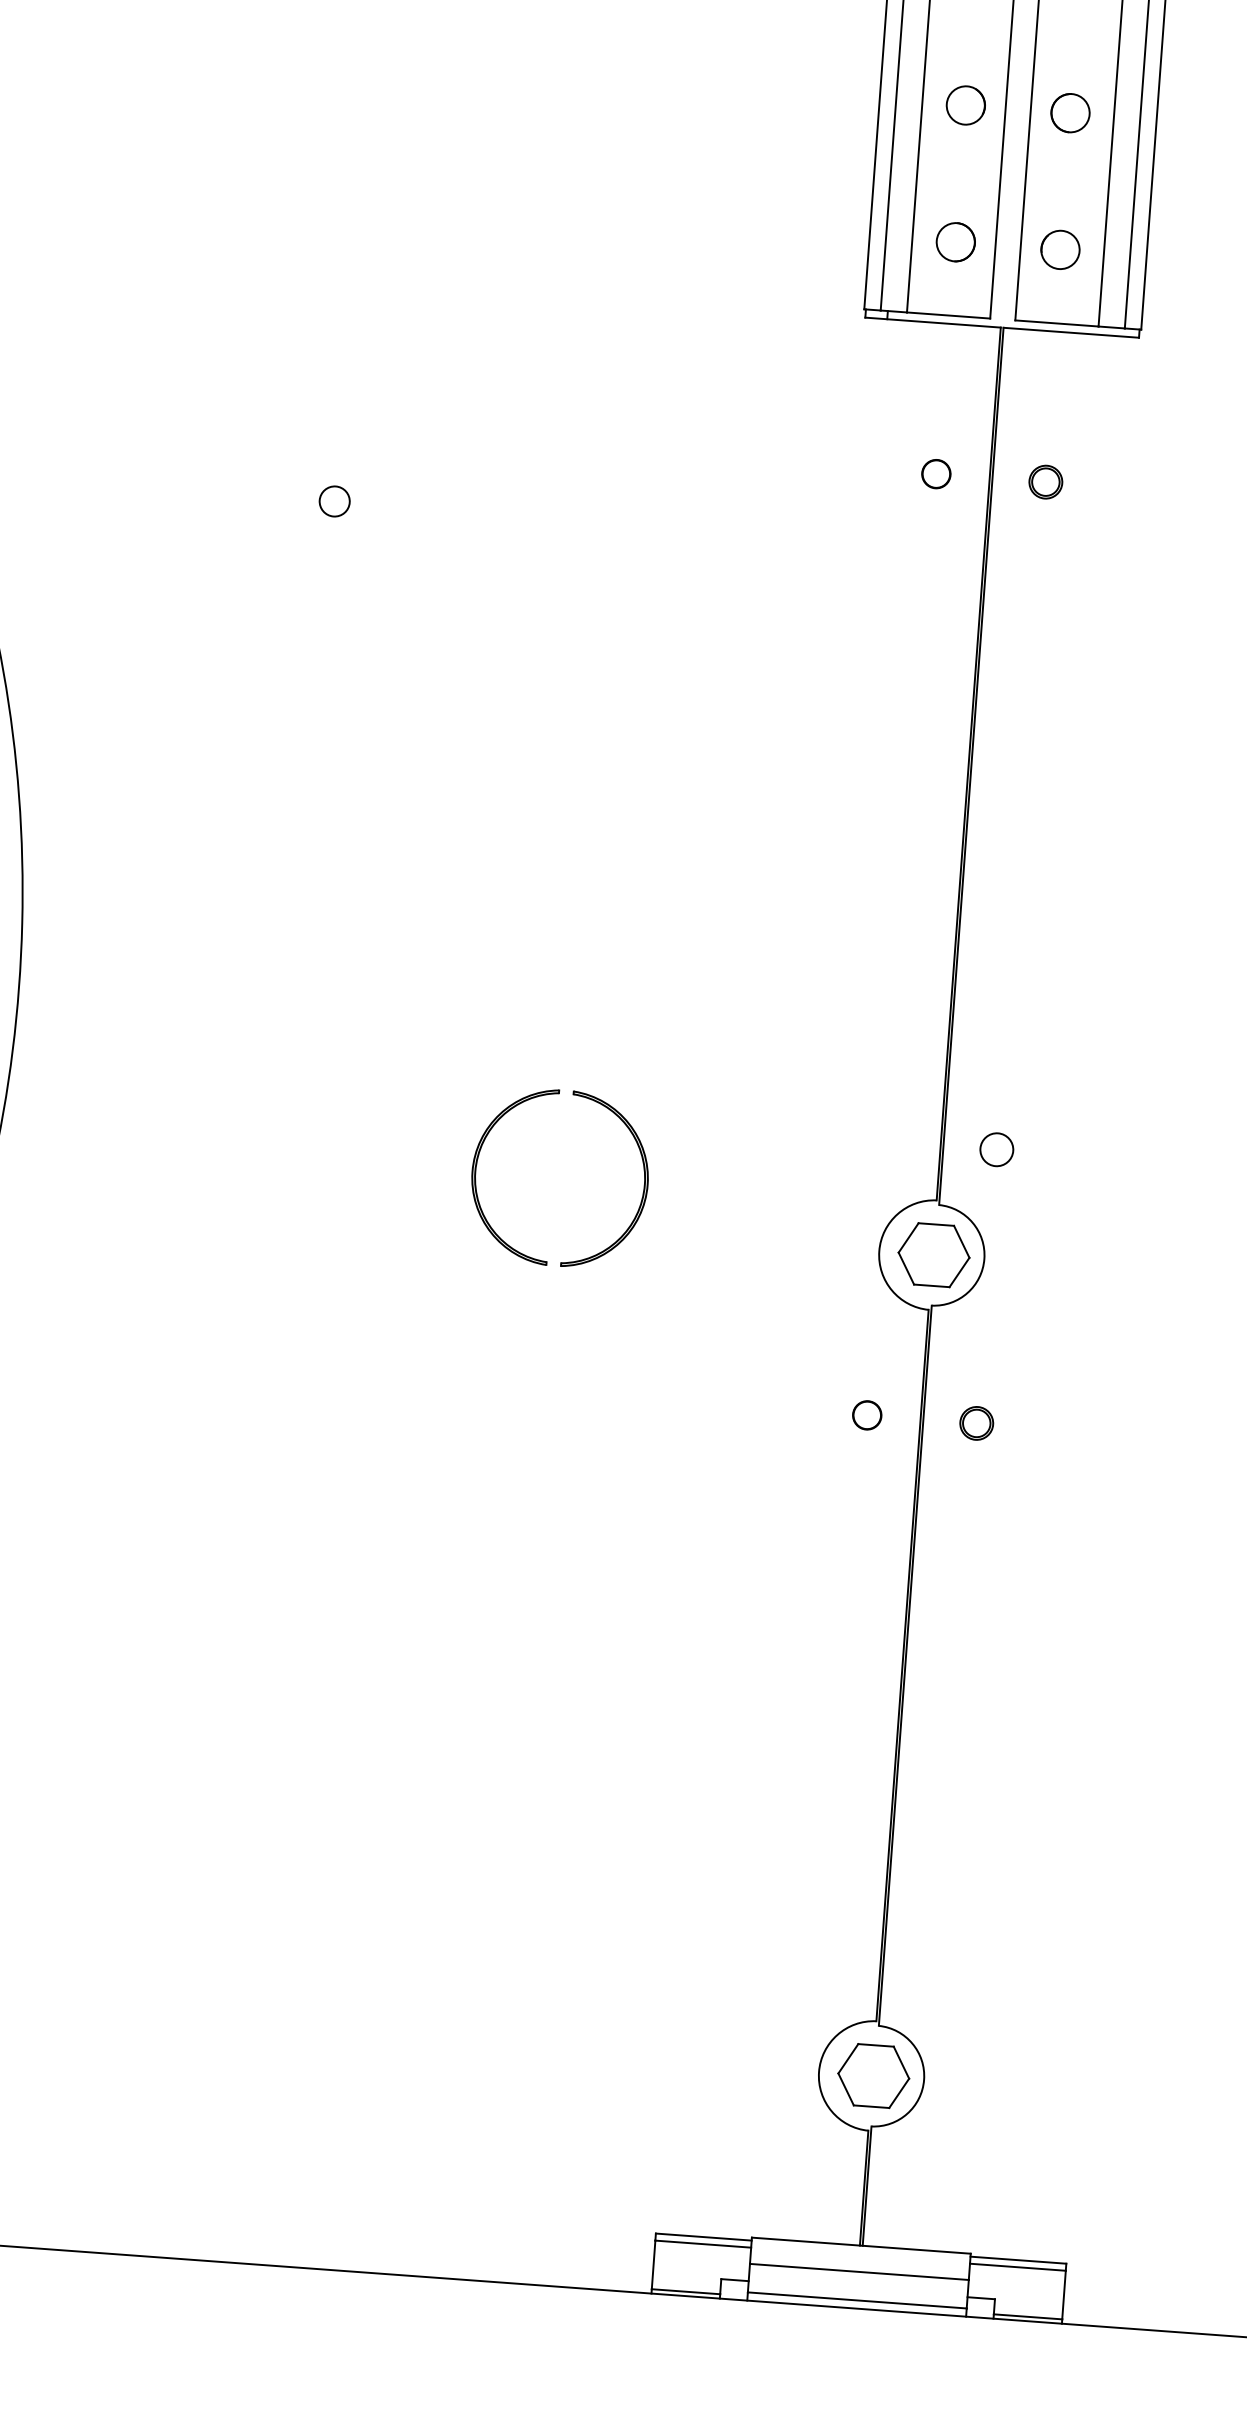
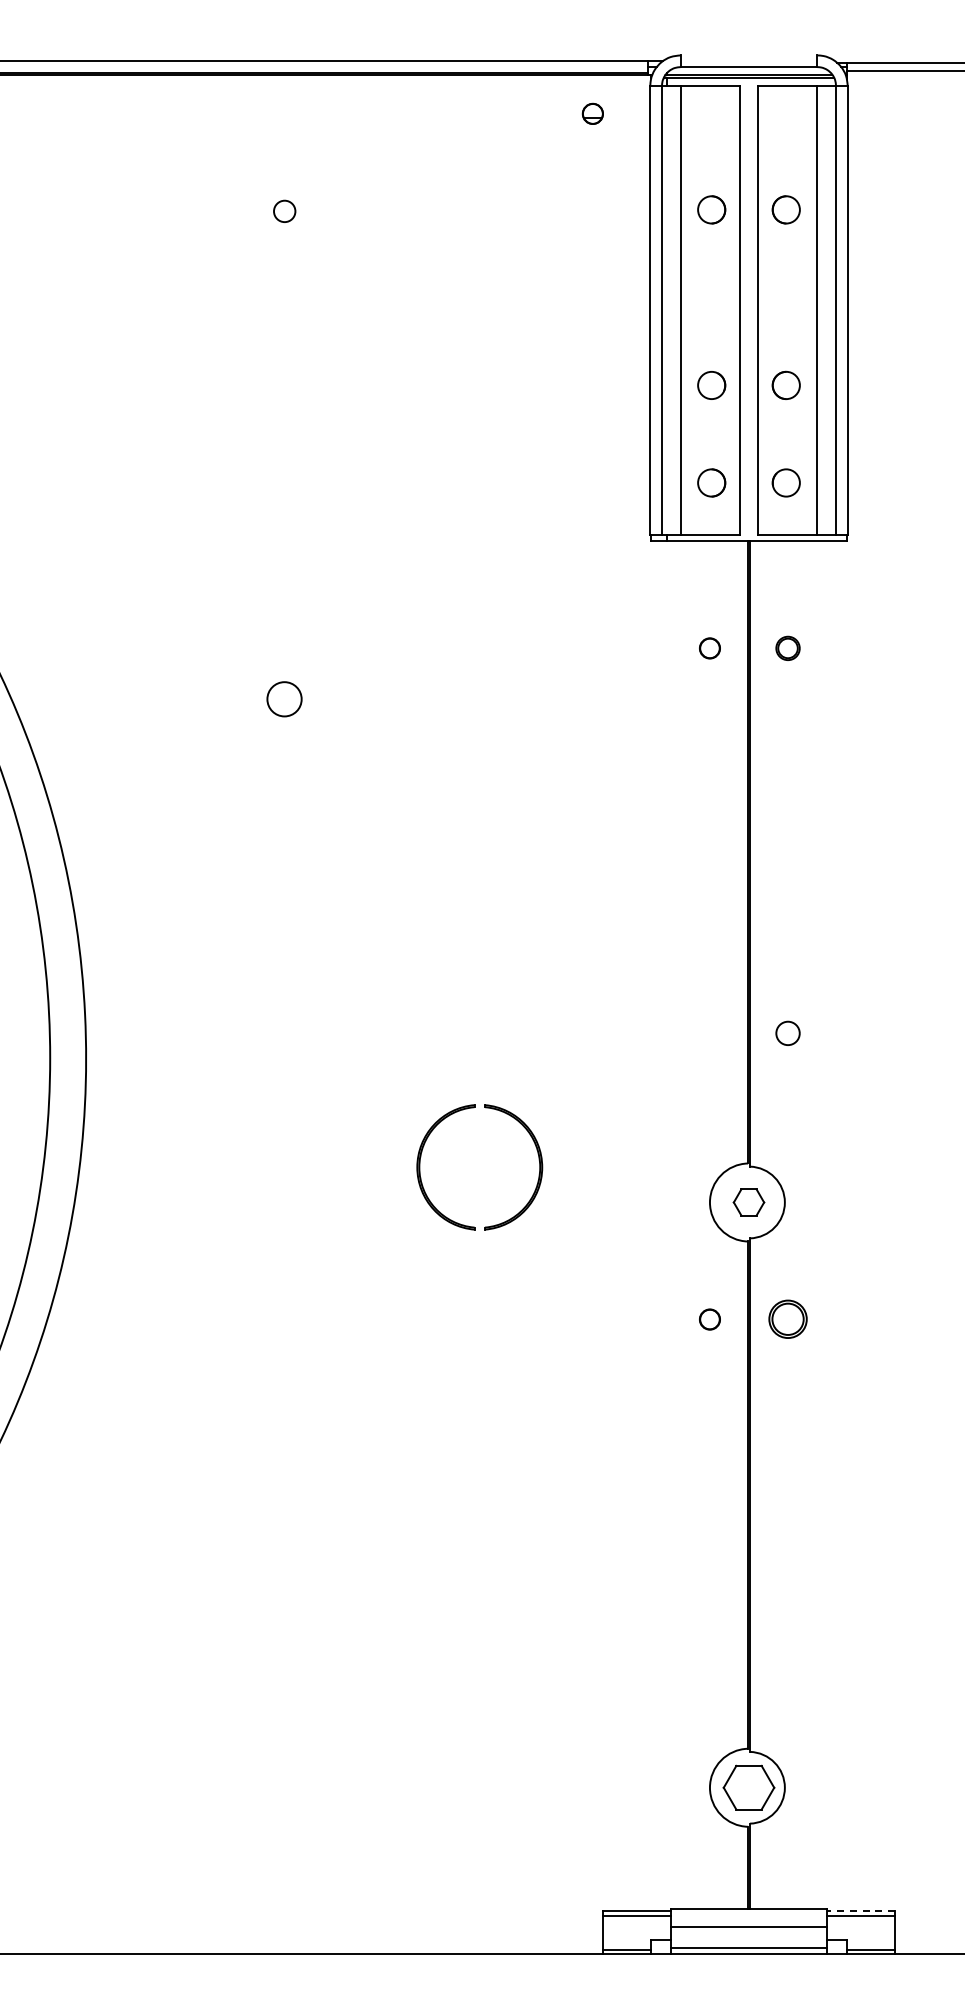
circle: (334, 500) -> (284, 698), size x1.6
circle: (996, 1148) -> (787, 1032), moved
part: (933, 1255) -> (748, 1202), size x0.6
part: (976, 1423) -> (787, 1319), size x1.6
line: (1017, 2259) -> (860, 1910), solid -> dashed

